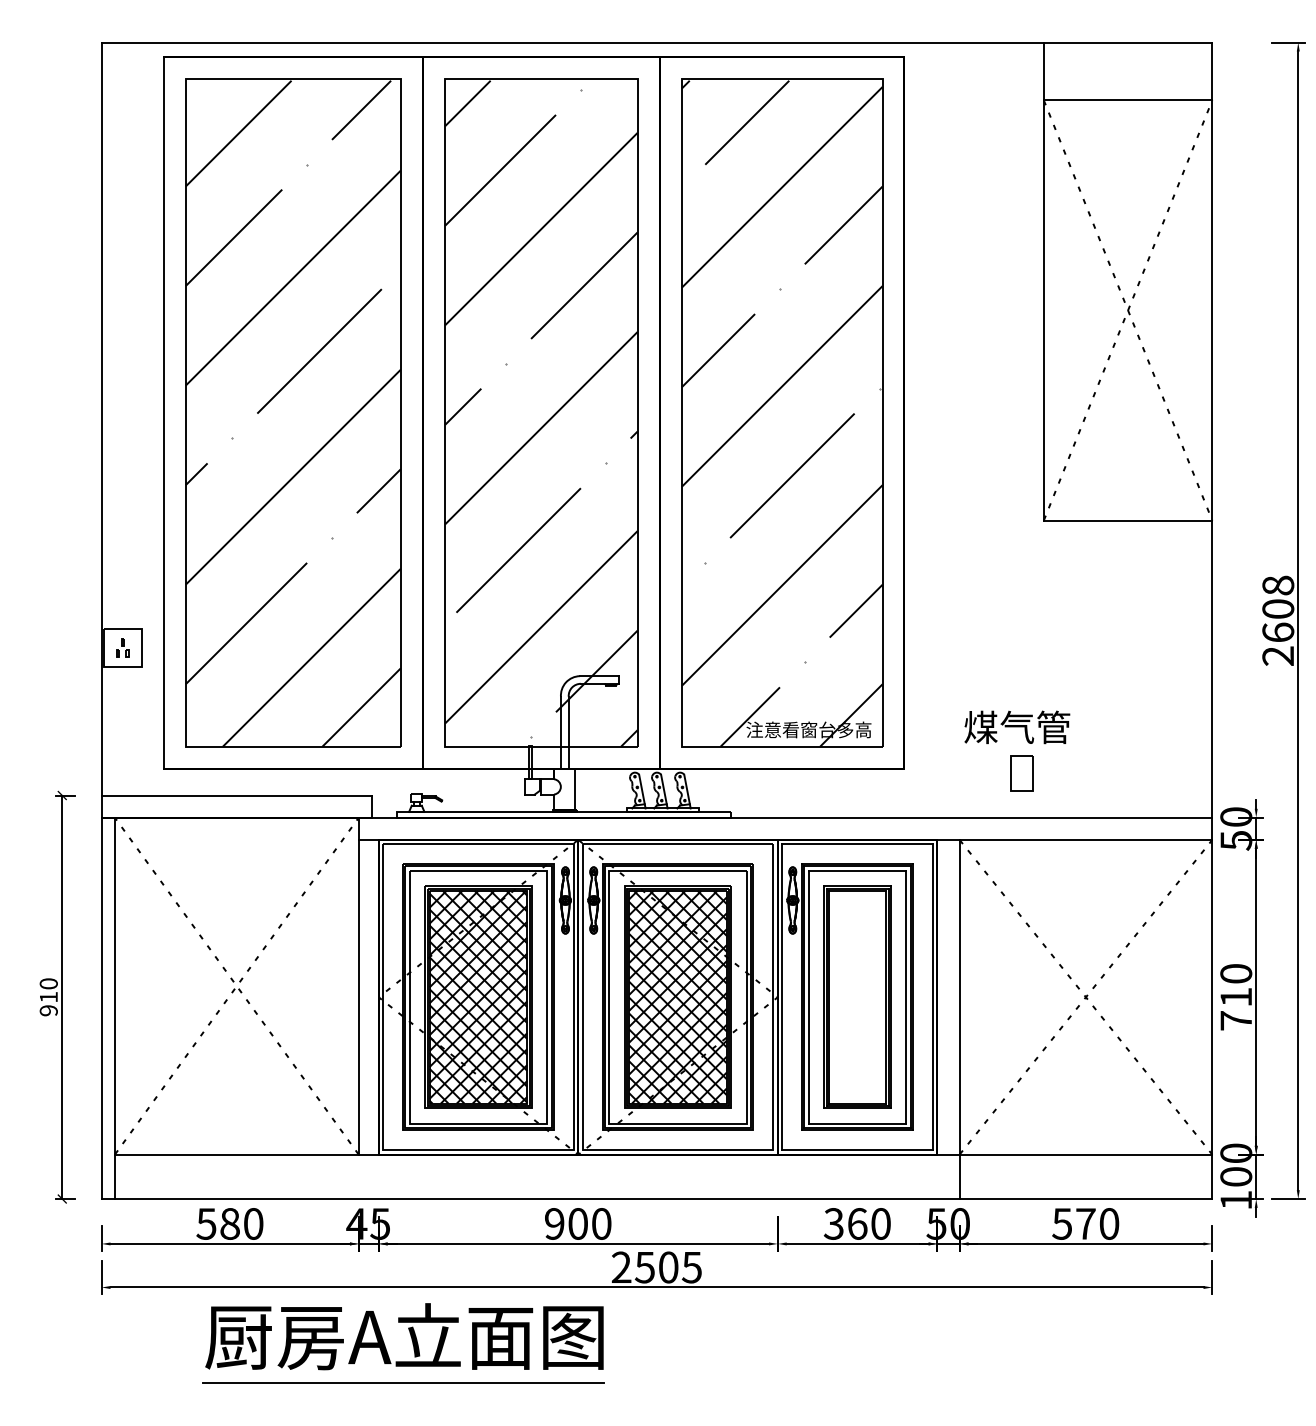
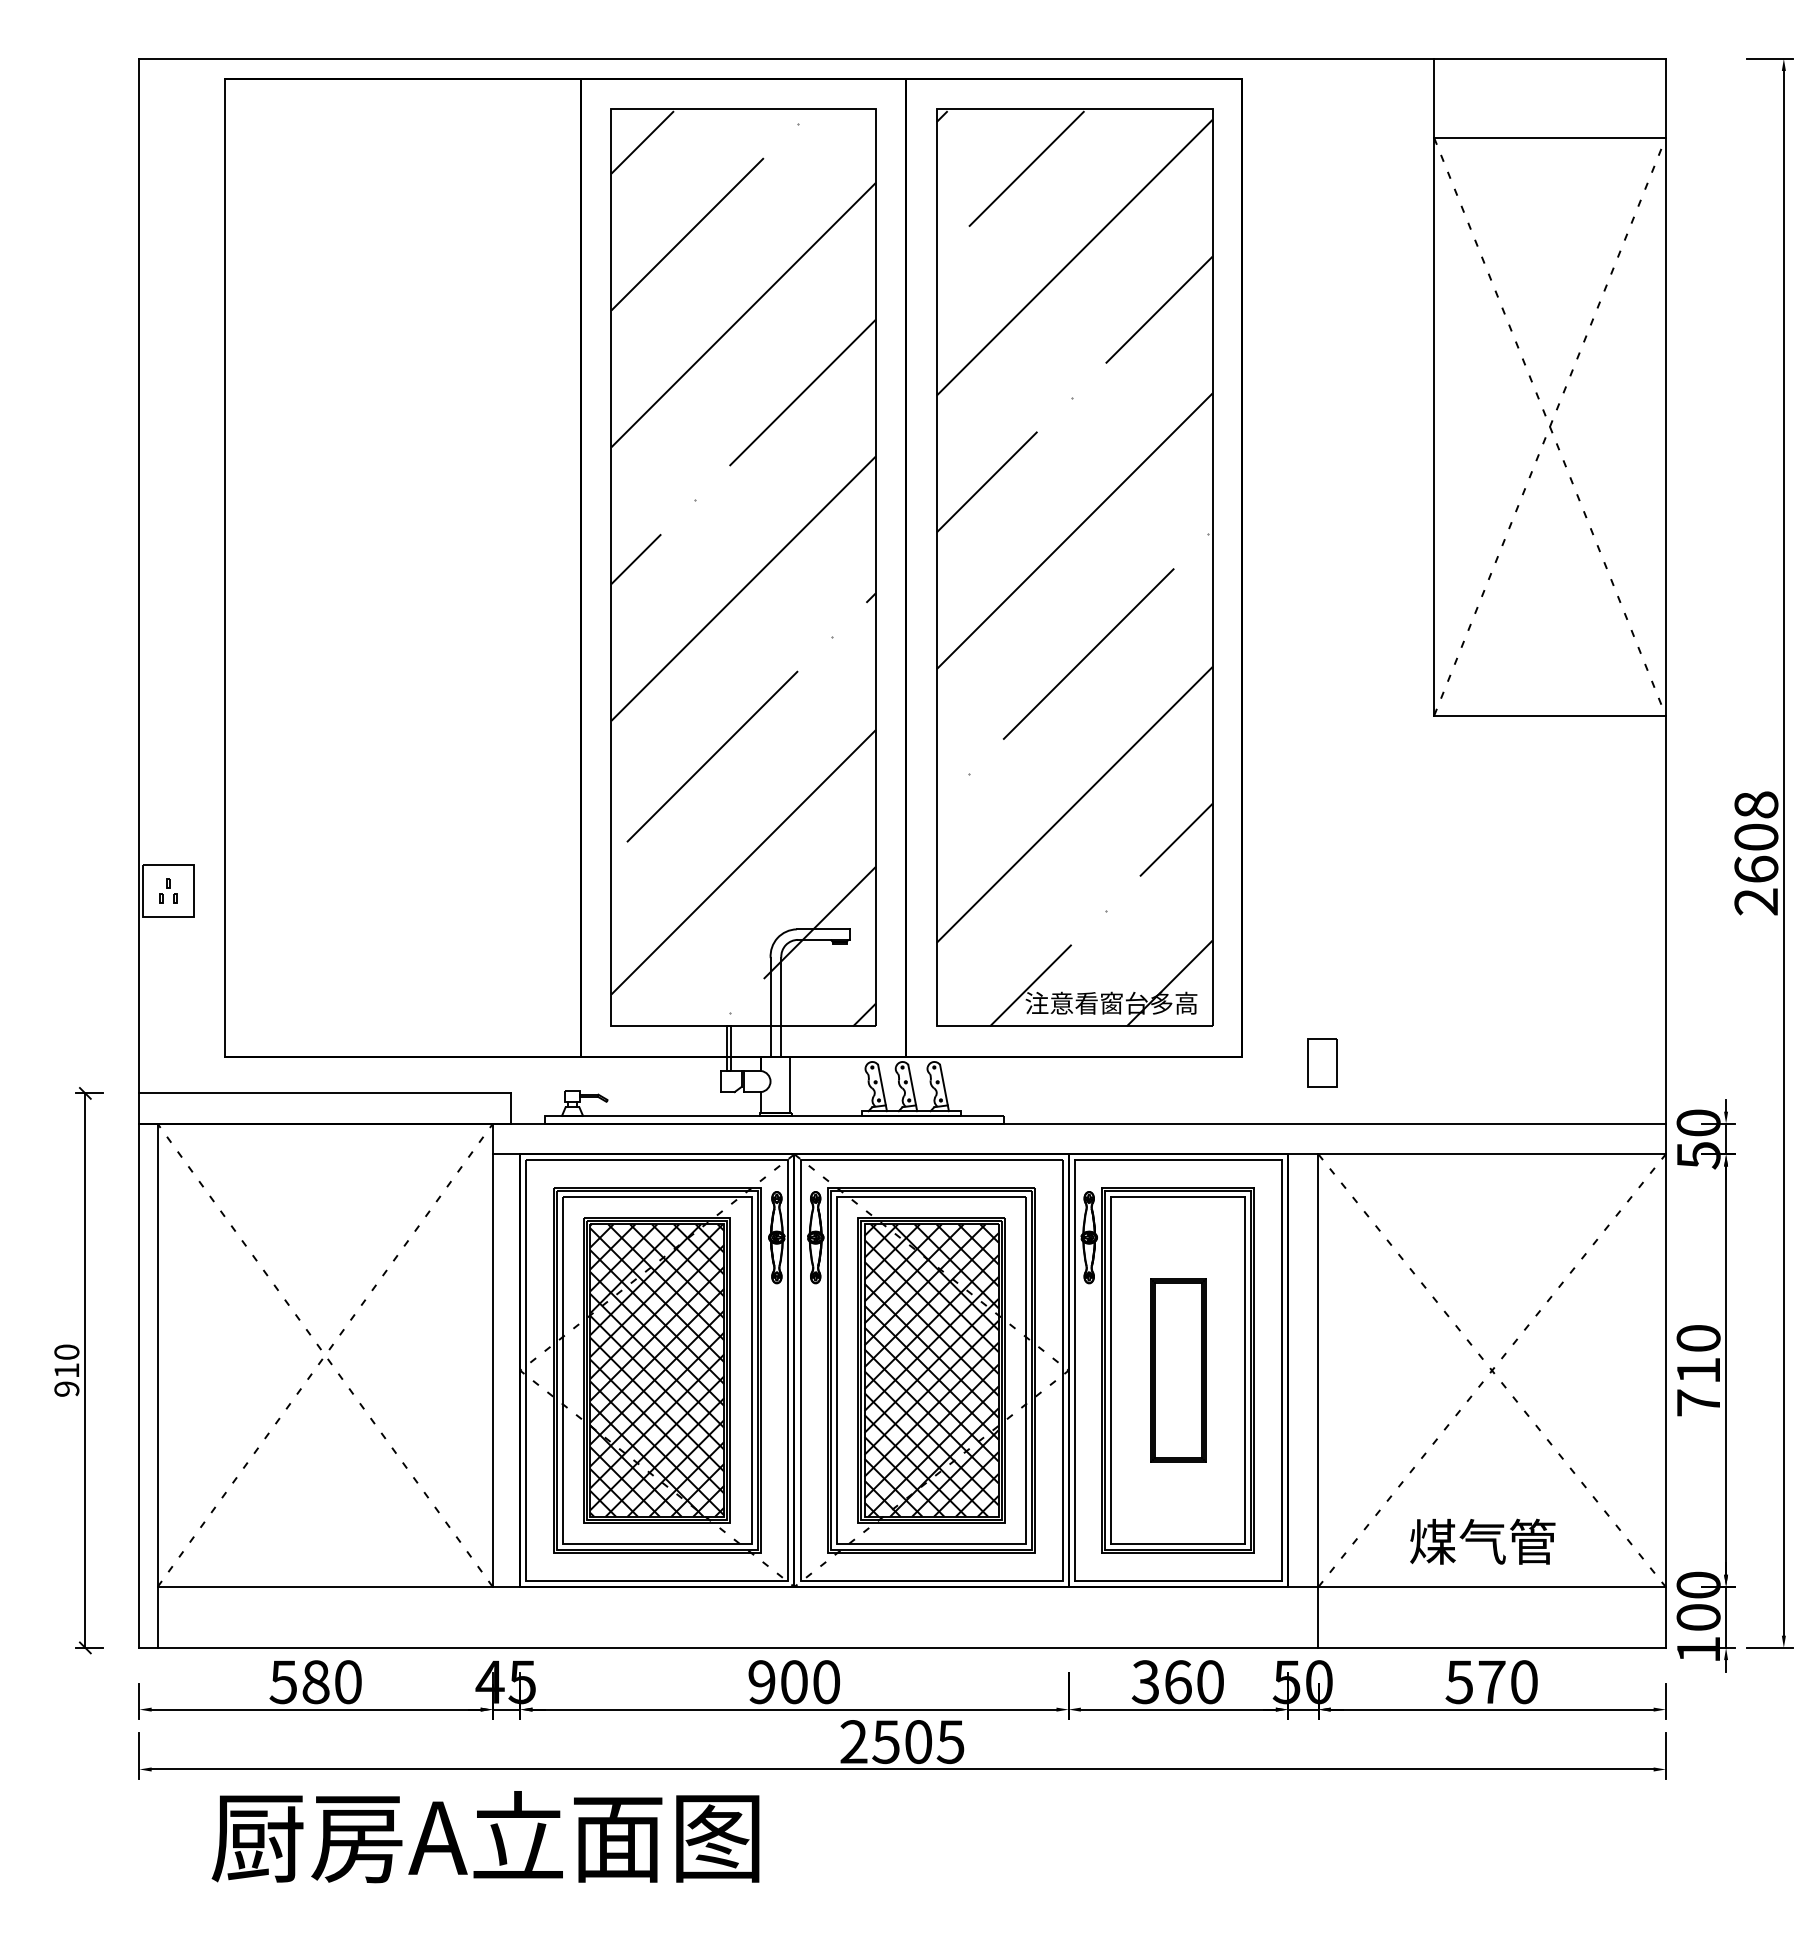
part: (293, 412) -> (402, 567), removed
text: (1017, 727) -> (1482, 1541), moved
part: (1022, 773) -> (1322, 1062), moved
part: (857, 997) -> (1178, 1370), size x0.6
text: (404, 1337) -> (485, 1837), moved
line: (402, 1383) -> (553, 1901), removed

